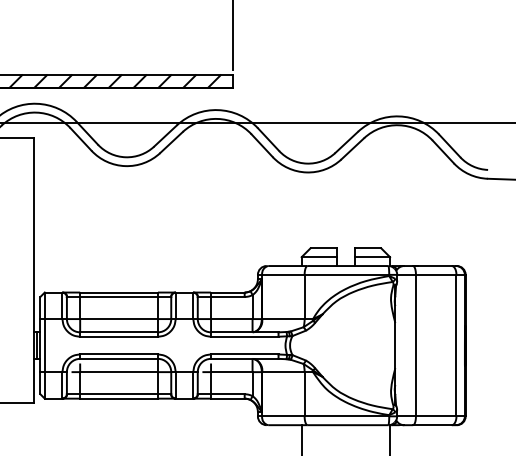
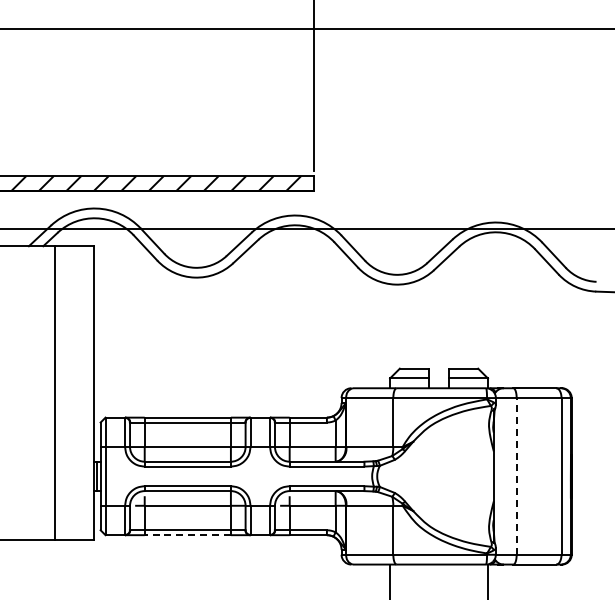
line: (415, 344) -> (516, 475), solid -> dashed
line: (118, 398) -> (187, 535), solid -> dashed

